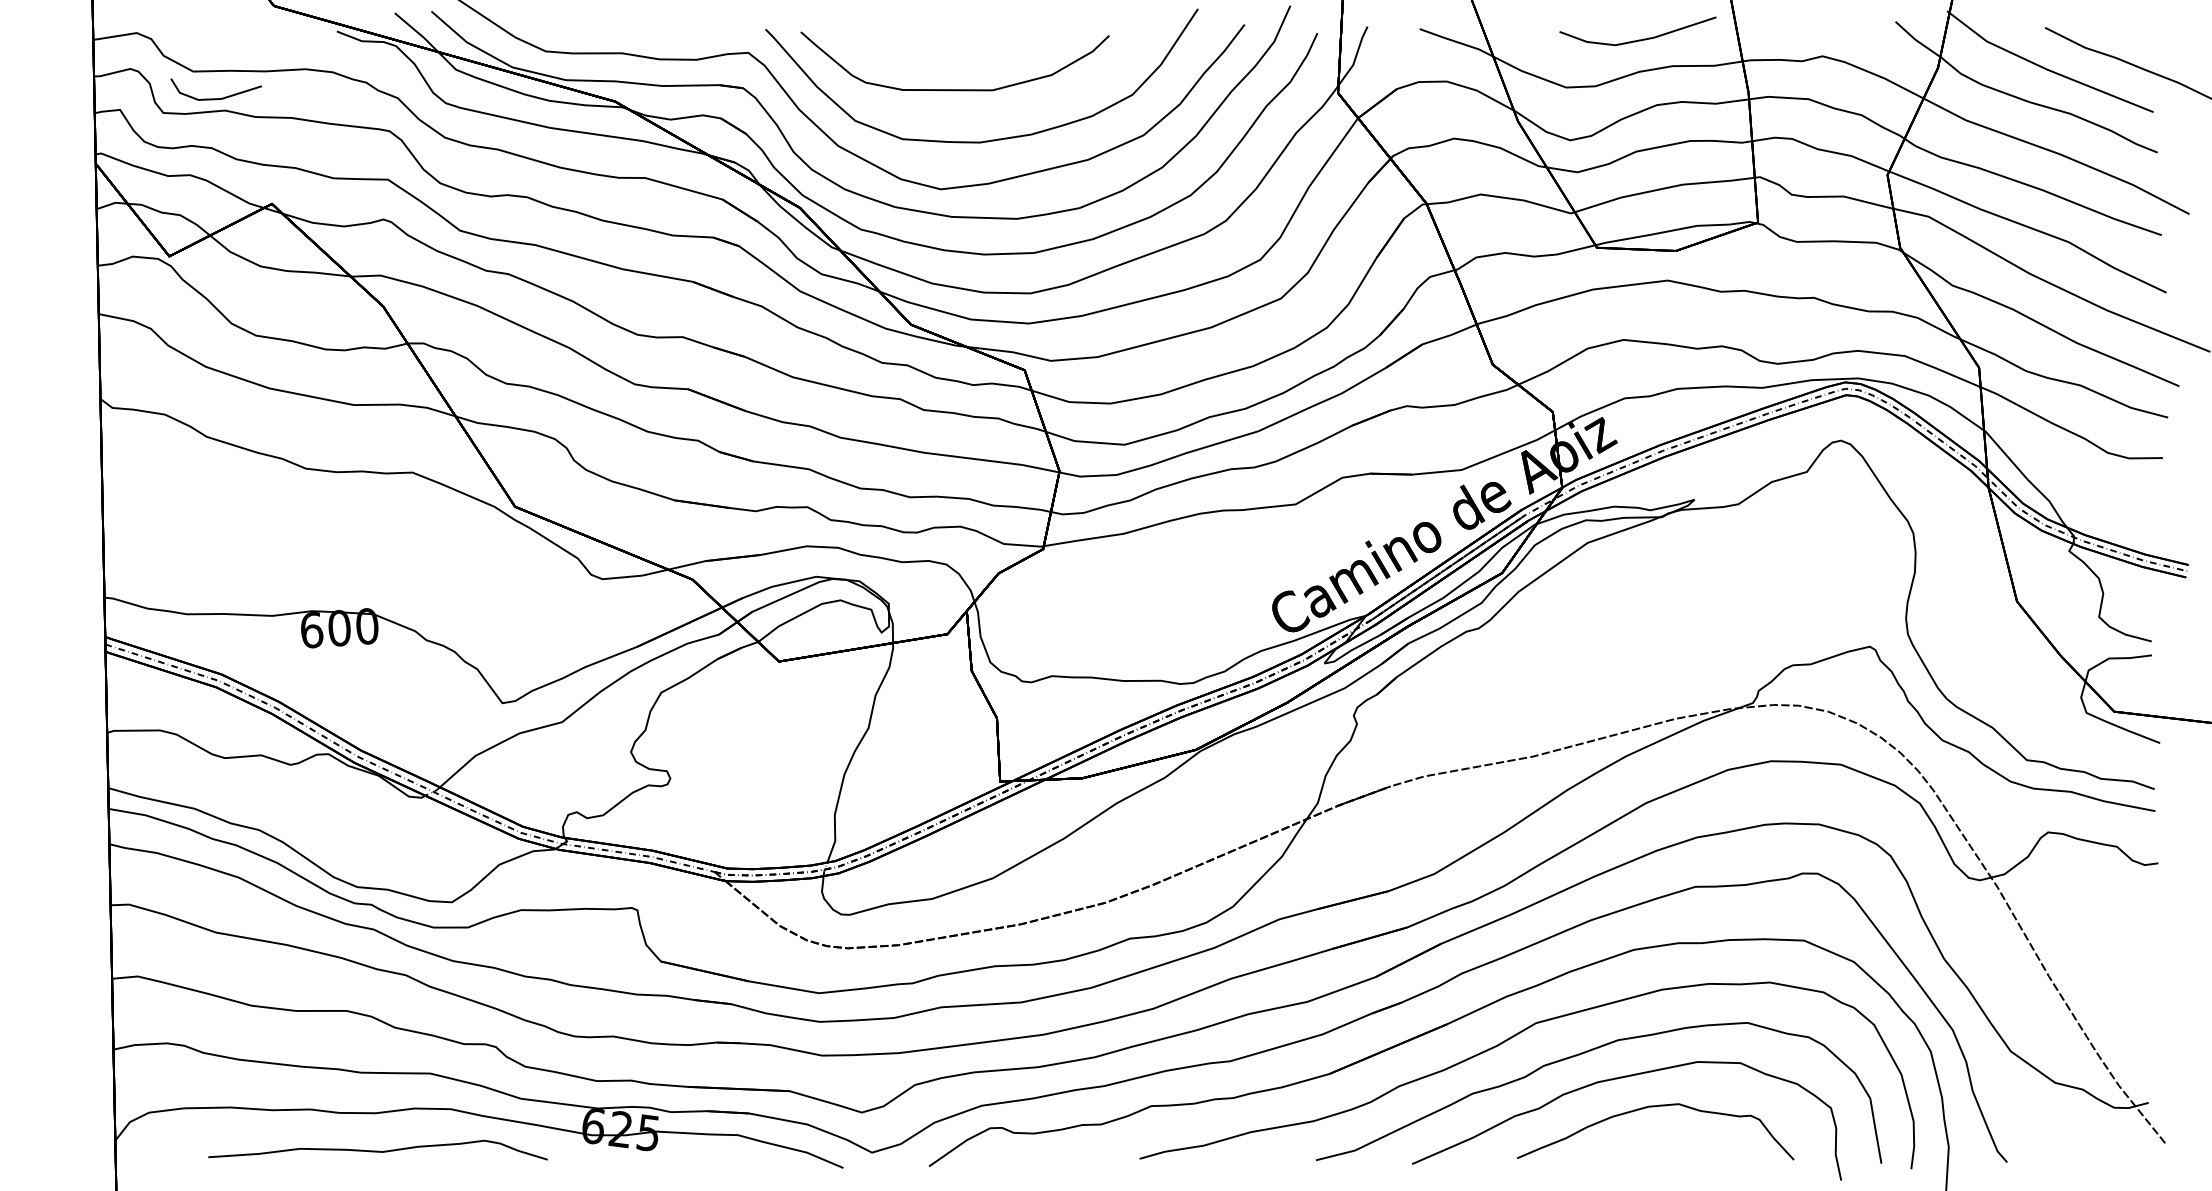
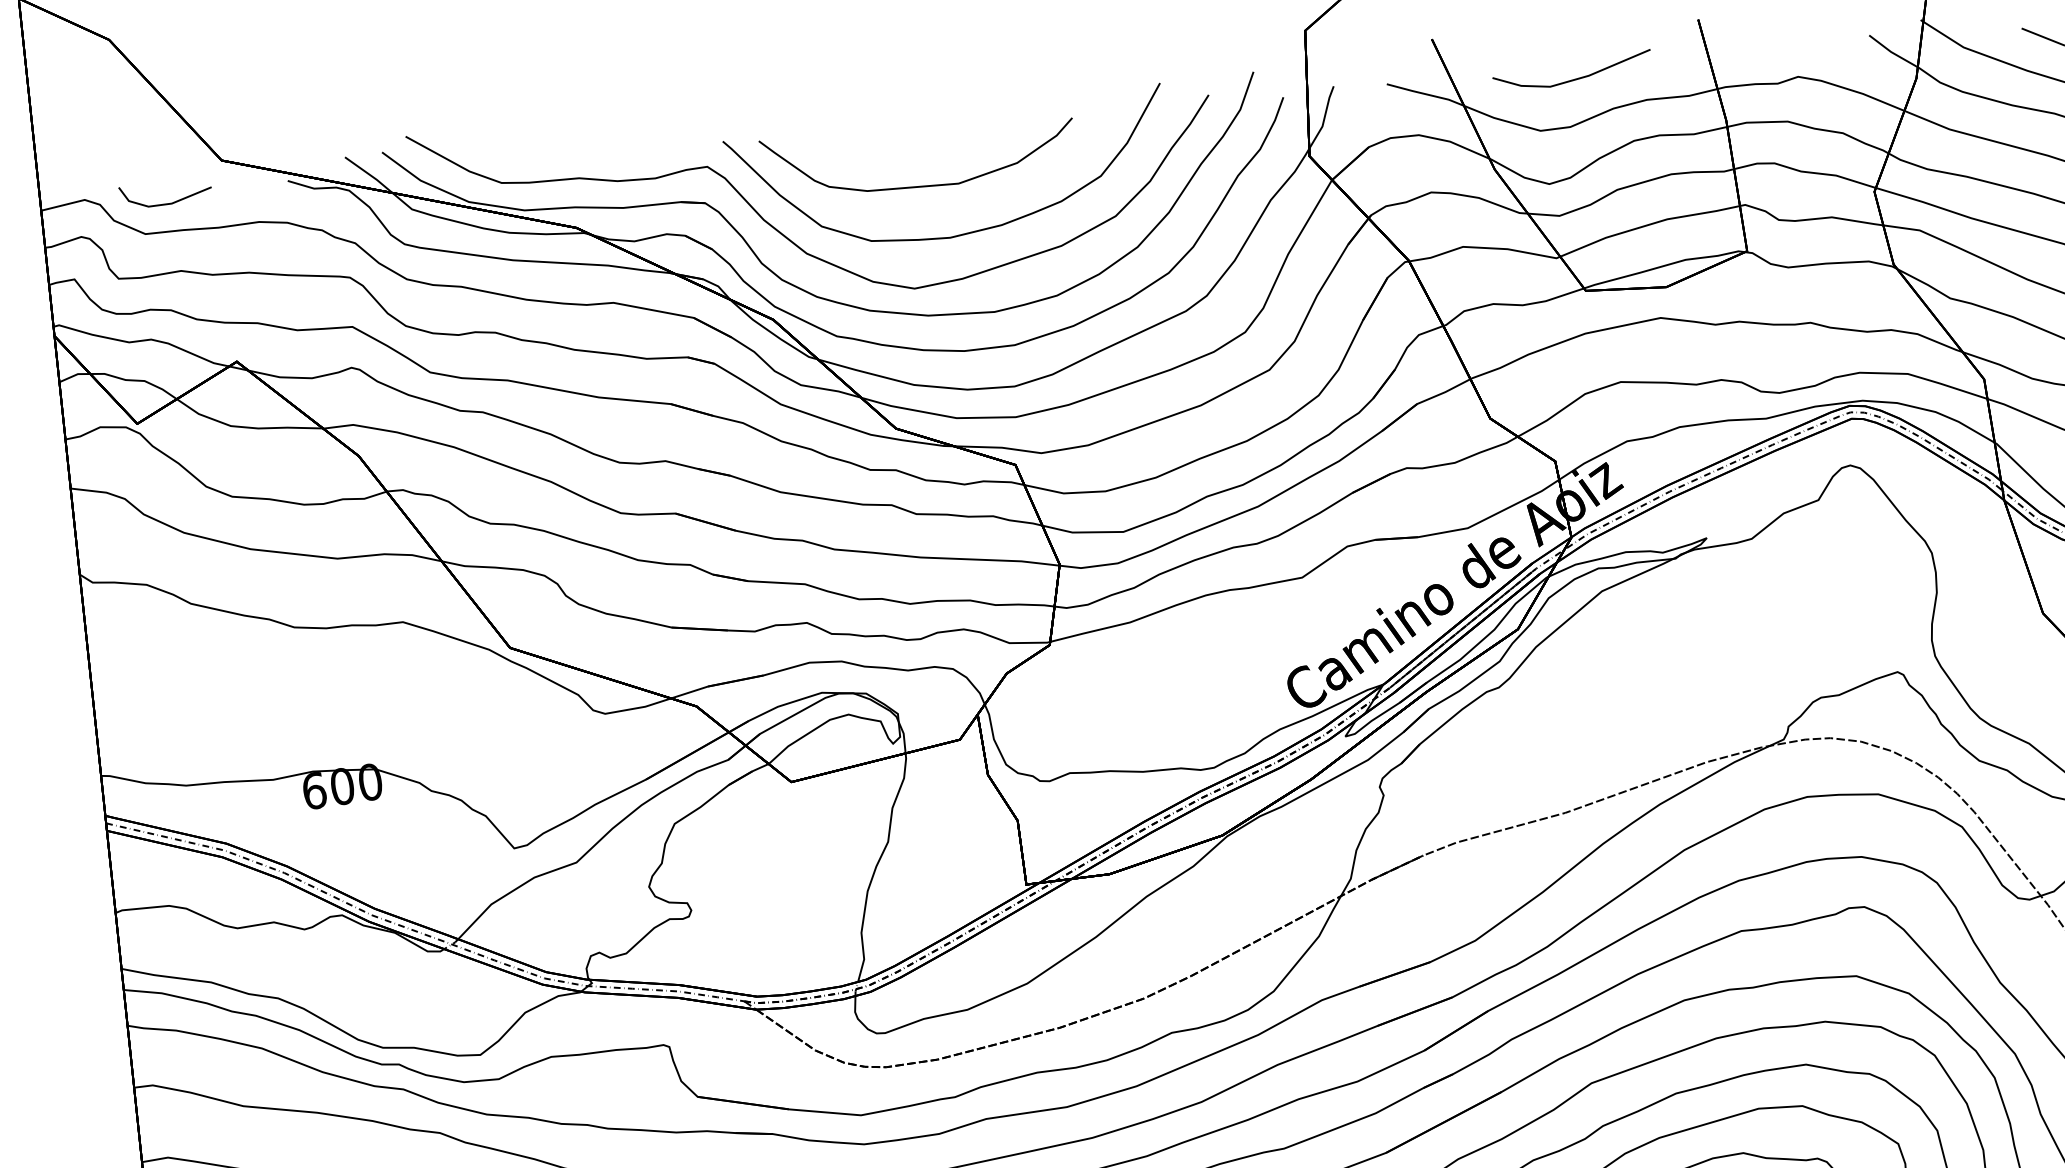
line: (1638, 39) -> (1573, 78), moved
line: (215, 98) -> (165, 203), moved

